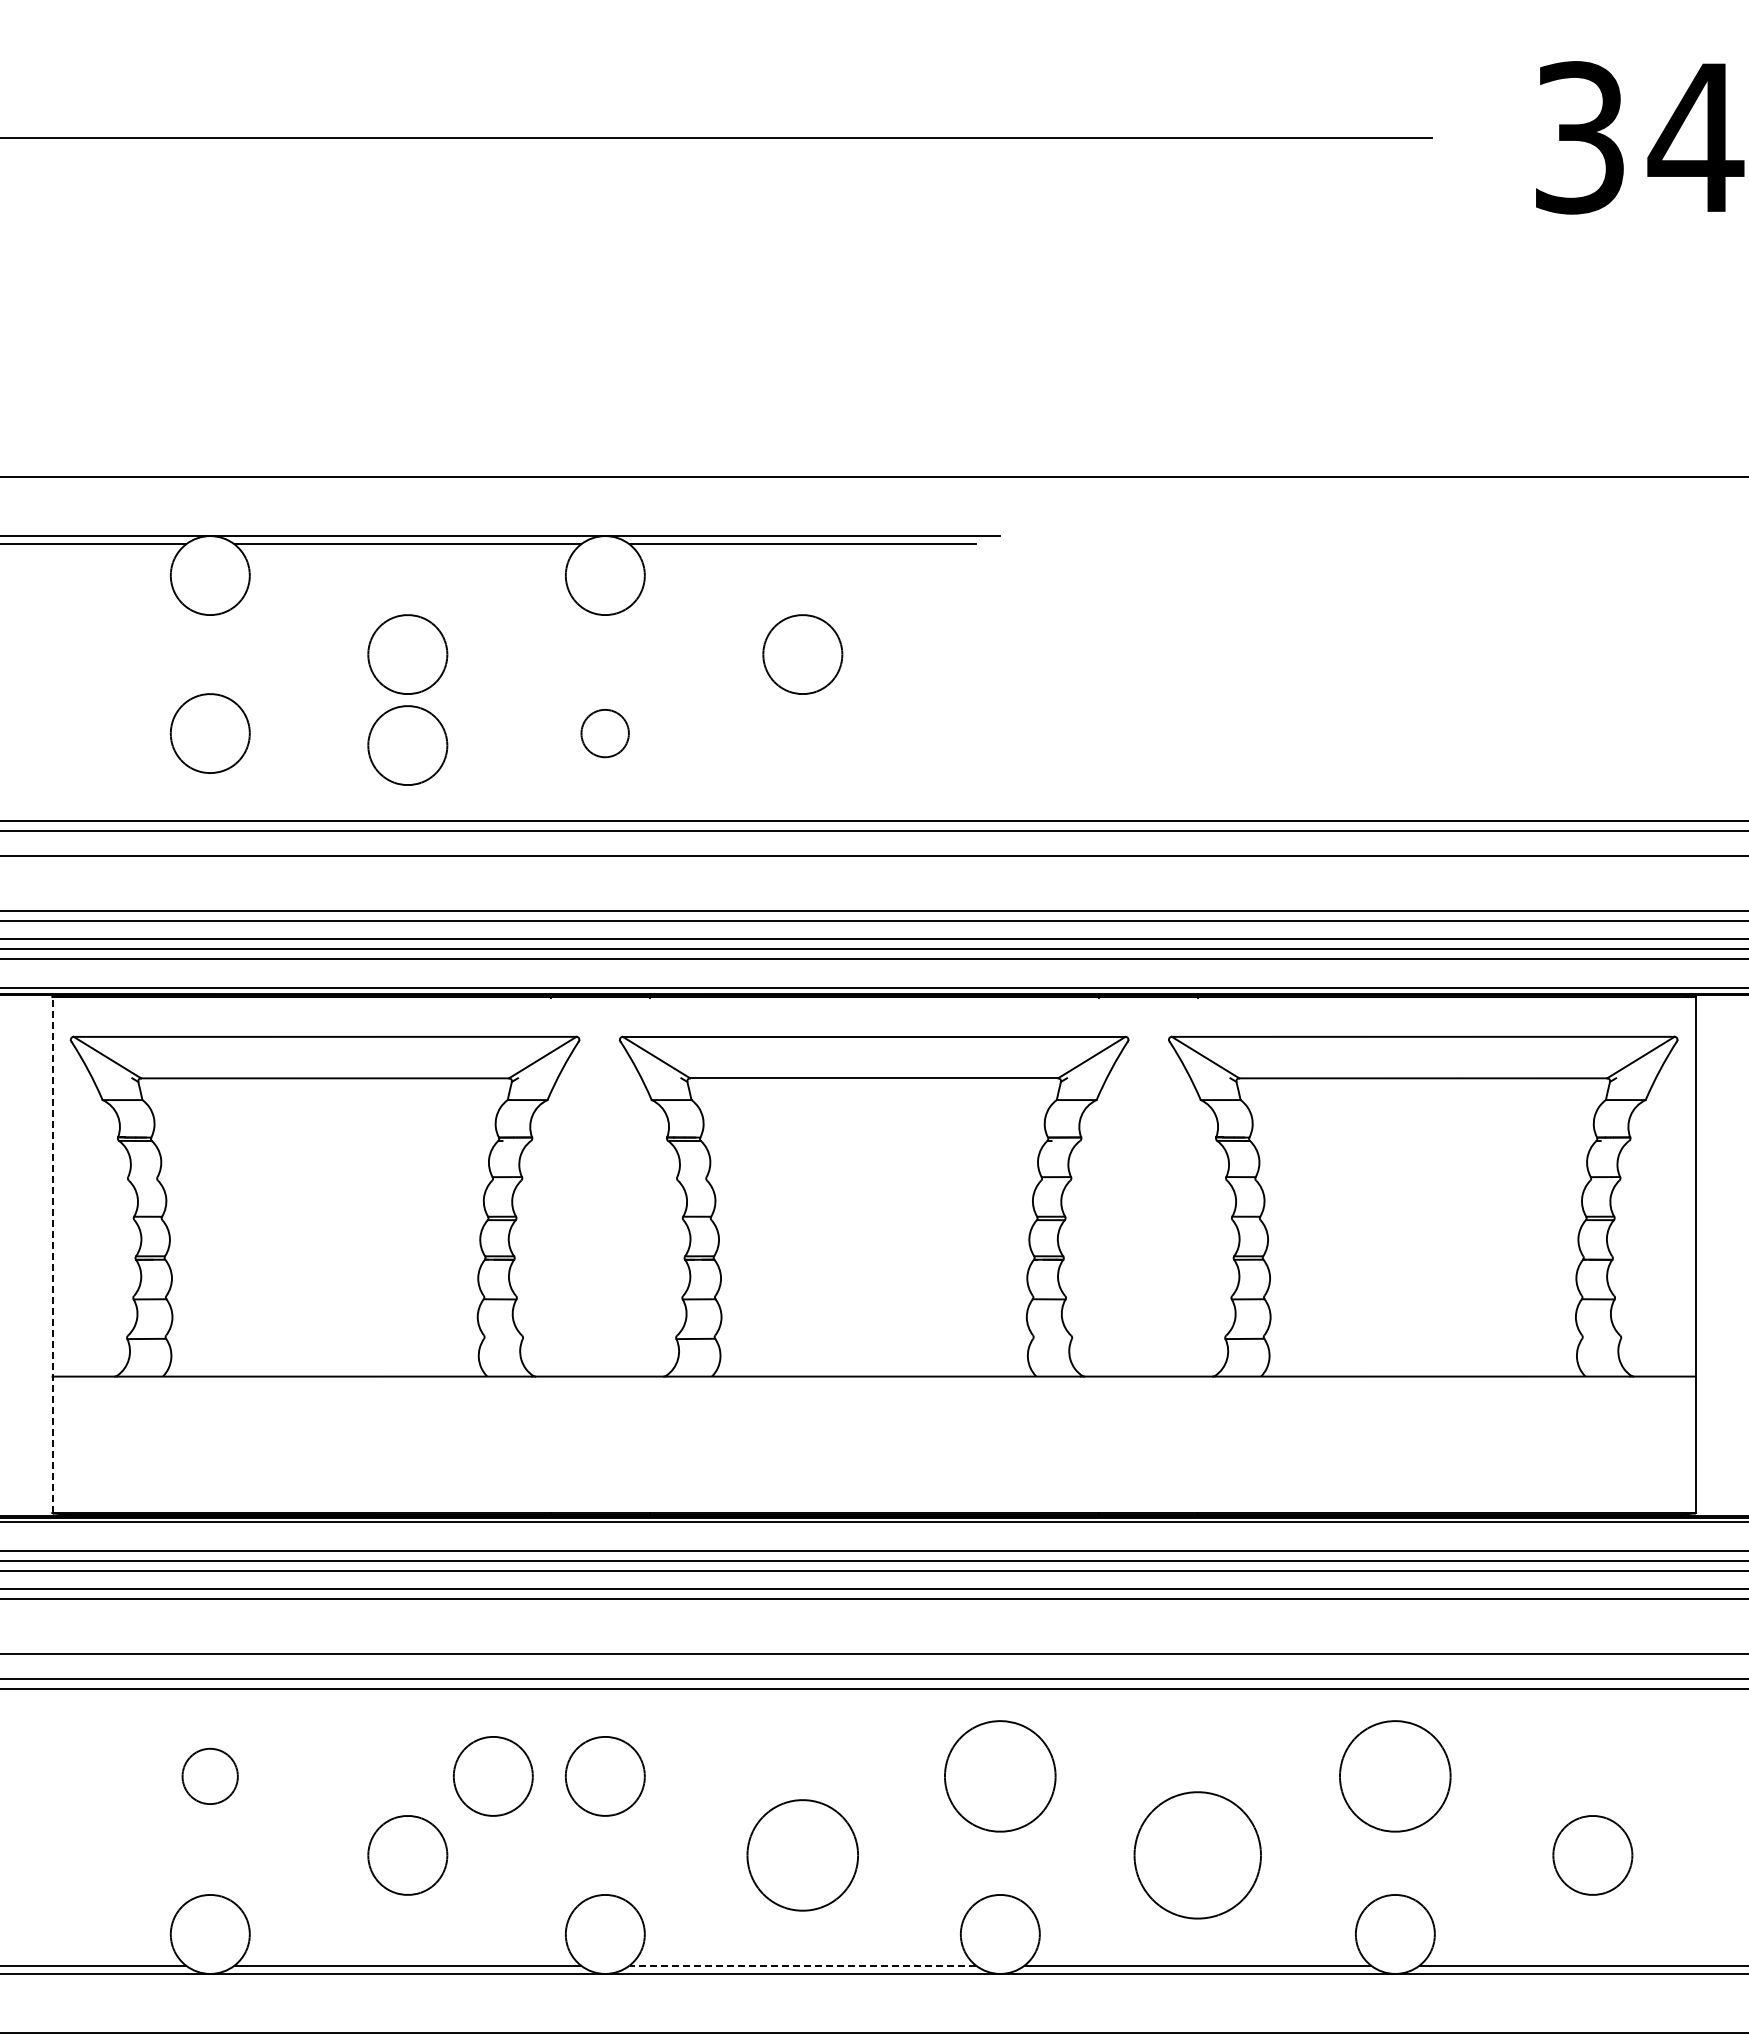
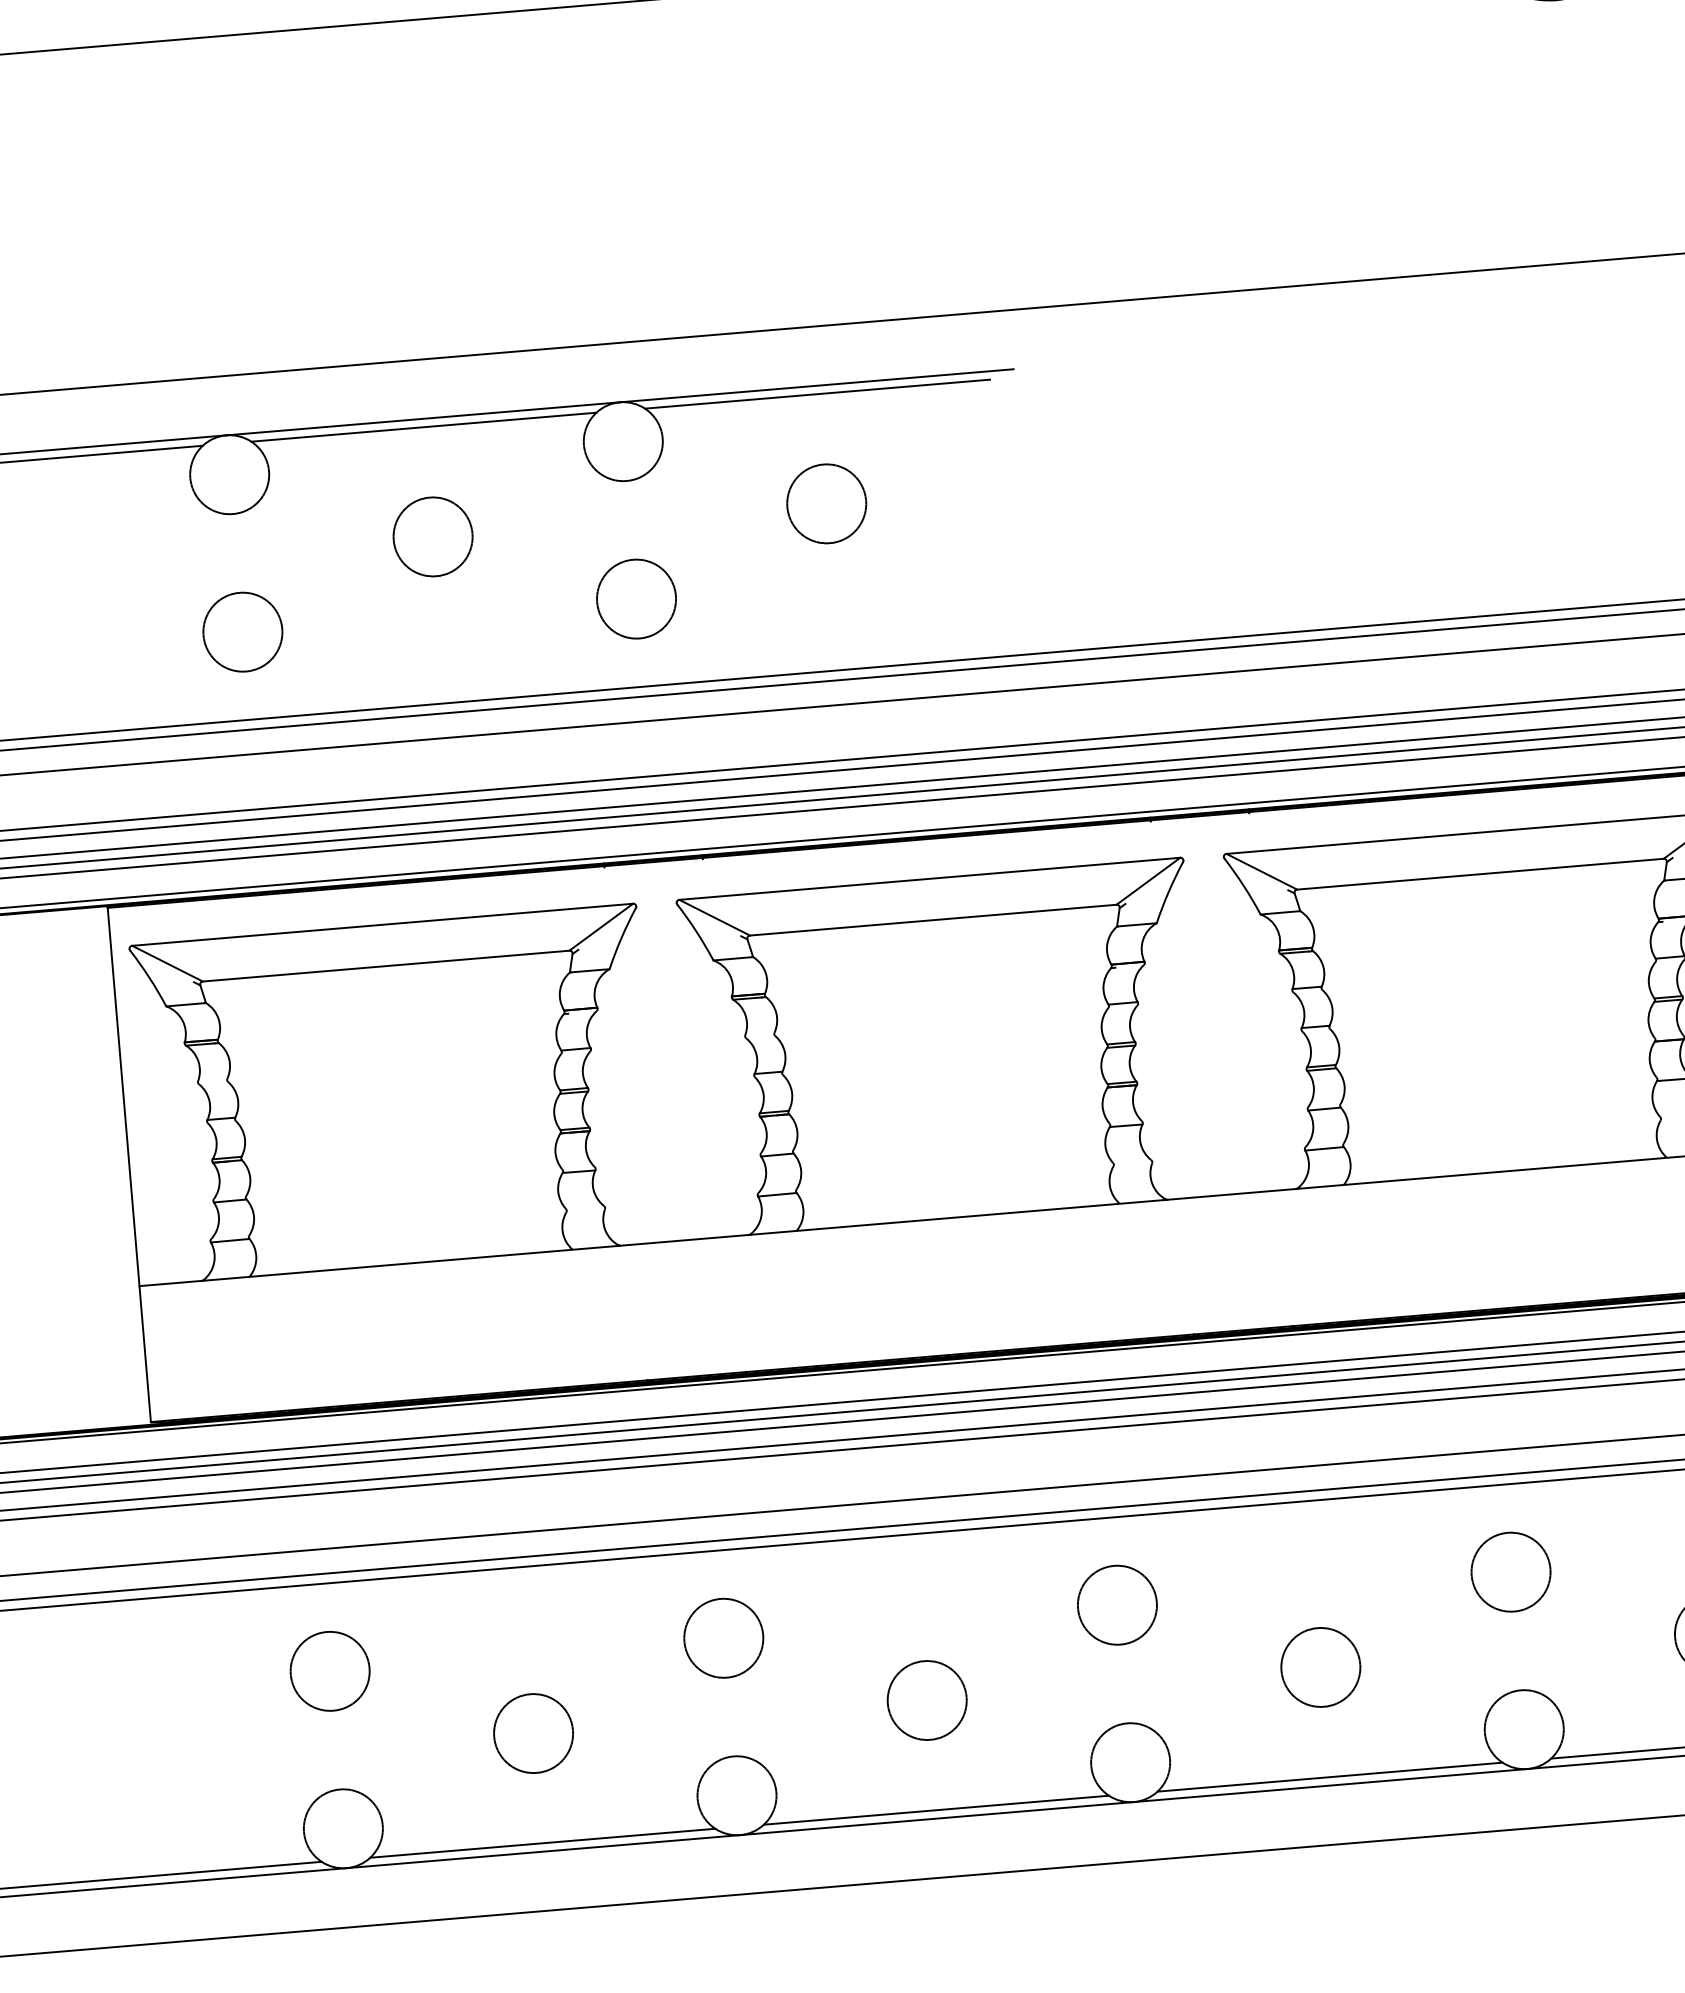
part: (604, 733) -> (635, 599), size x1.67
part: (407, 745) -> (440, 627), removed
line: (52, 1255) -> (129, 1165), dashed -> solid
part: (209, 1776) -> (329, 1671), size x1.43
part: (492, 1776) -> (611, 1647), removed
part: (1000, 1776) -> (1117, 1605), size x0.71
part: (1395, 1776) -> (1511, 1572), size x0.71
part: (802, 1855) -> (926, 1700), size x0.71
part: (1197, 1855) -> (1320, 1667), size x0.62
line: (802, 1965) -> (936, 1810), dashed -> solid

